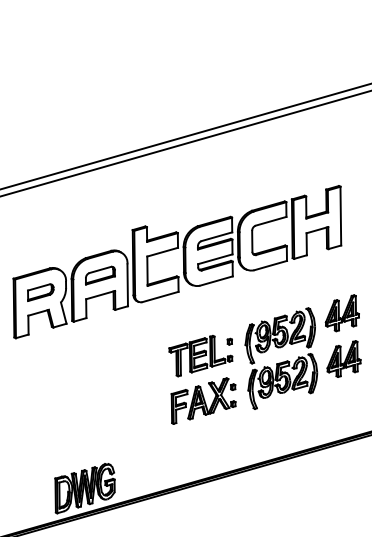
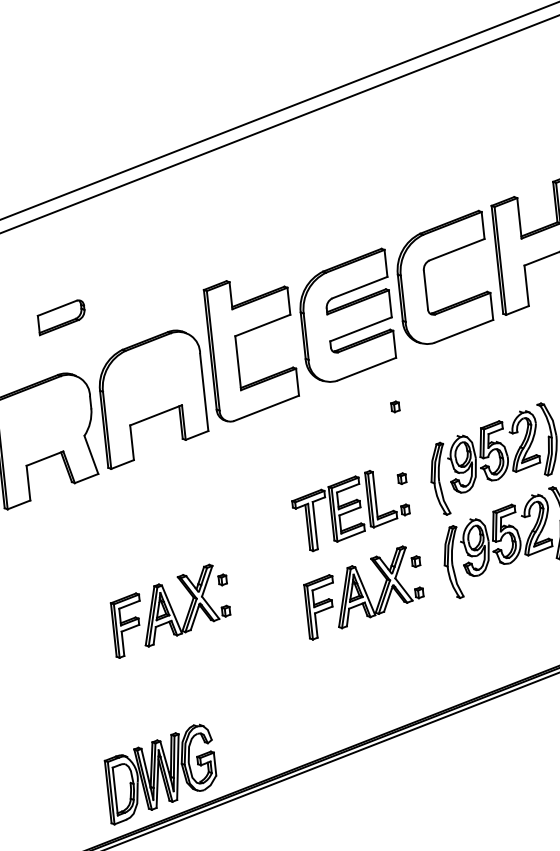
part: (100, 275) -> (152, 379), removed
part: (40, 292) -> (61, 317), moved
part: (229, 302) -> (394, 406), added
part: (98, 400) -> (170, 609), added

